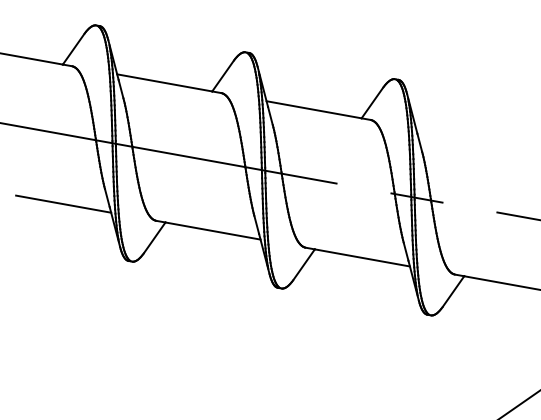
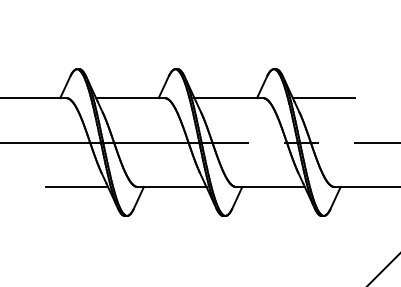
line: (462, 137) -> (323, 98), added

